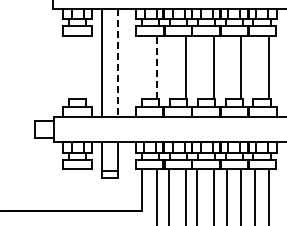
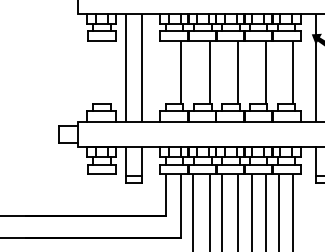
line: (118, 63) -> (142, 68), dashed -> solid
line: (157, 67) -> (181, 72), dashed -> solid

